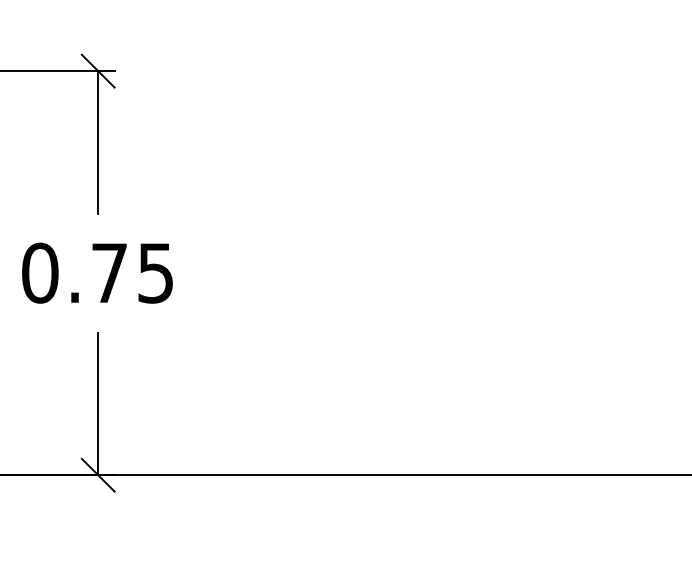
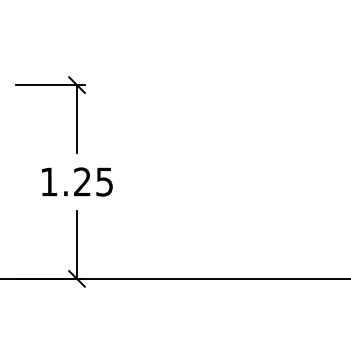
text: (74, 272) -> (65, 181), 0.75 -> 1.25

